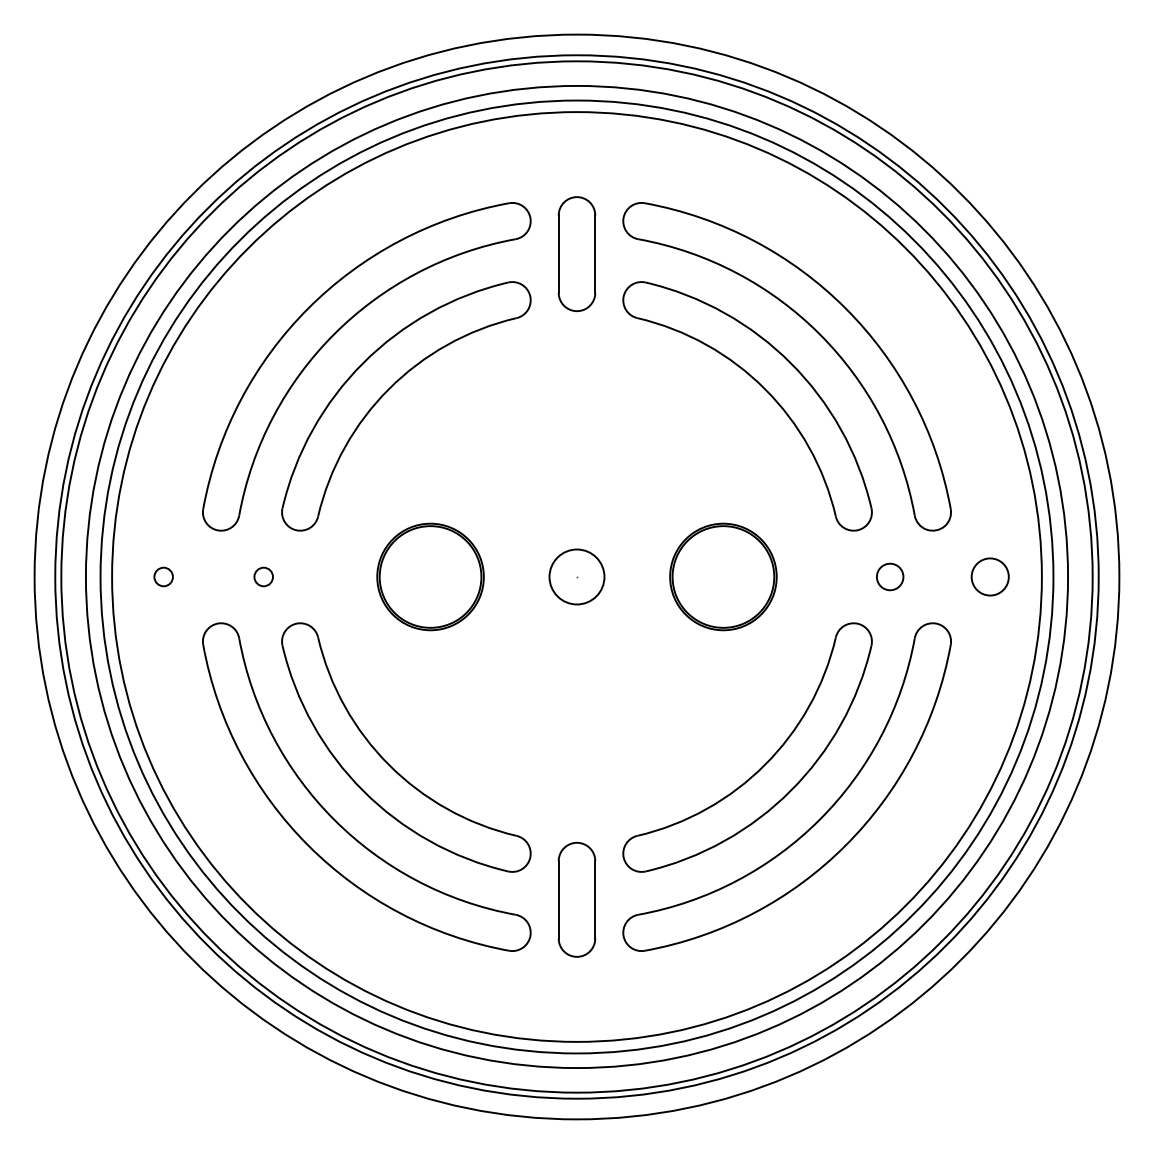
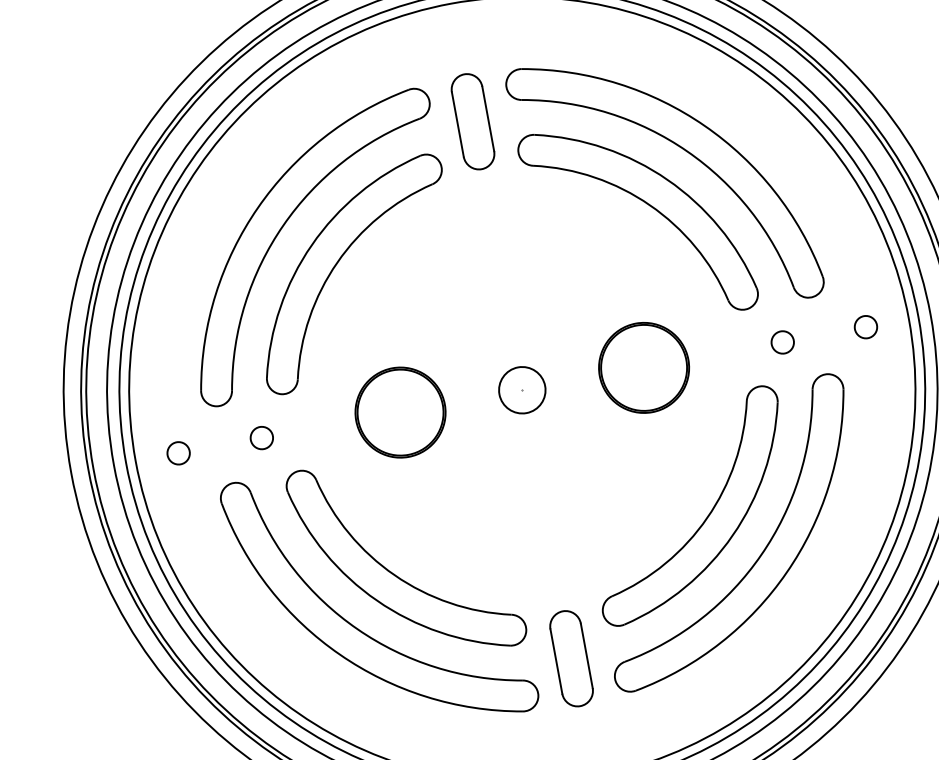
circle: (163, 576) -> (178, 452), size x1.43
circle: (263, 576) -> (261, 437), size x1.43
circle: (989, 576) -> (865, 326), size x0.71

